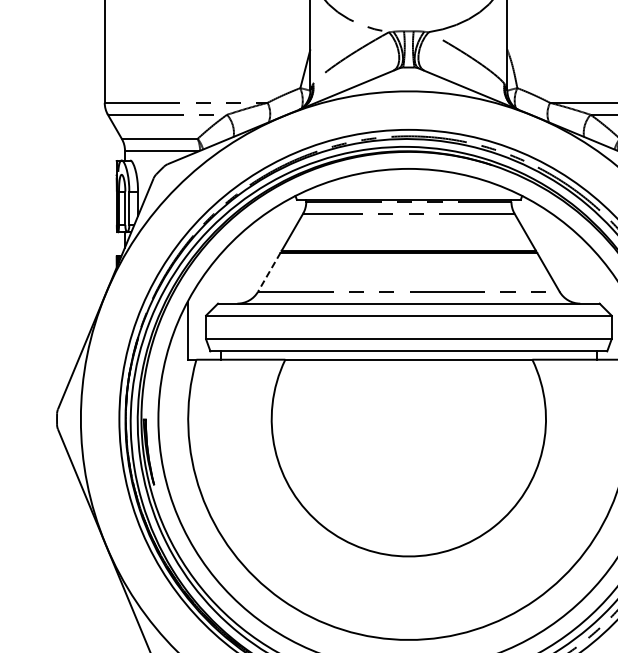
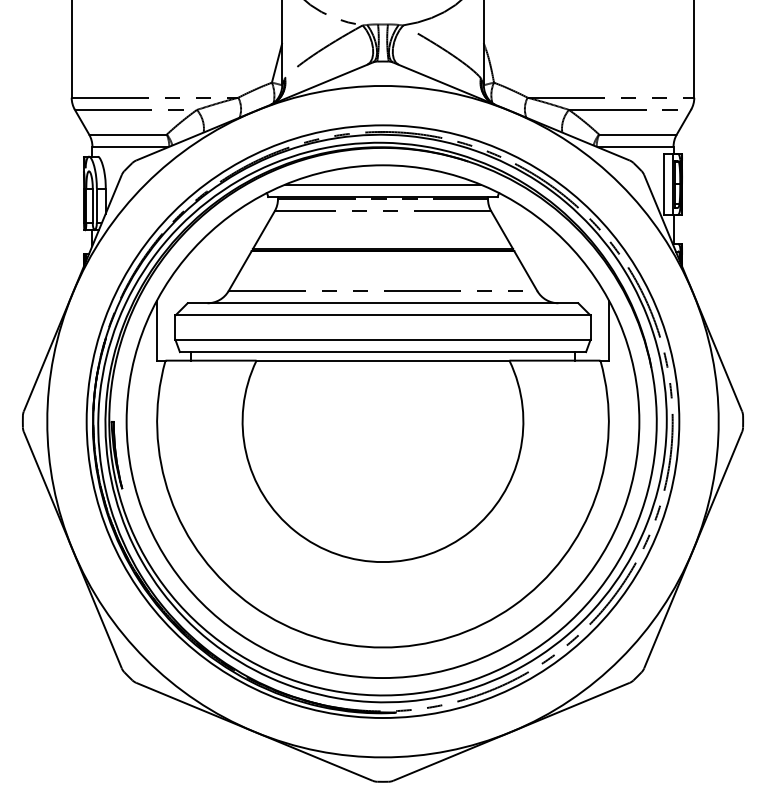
line: (408, 187) -> (382, 184), added
line: (268, 272) -> (239, 271), dashed -> solid

